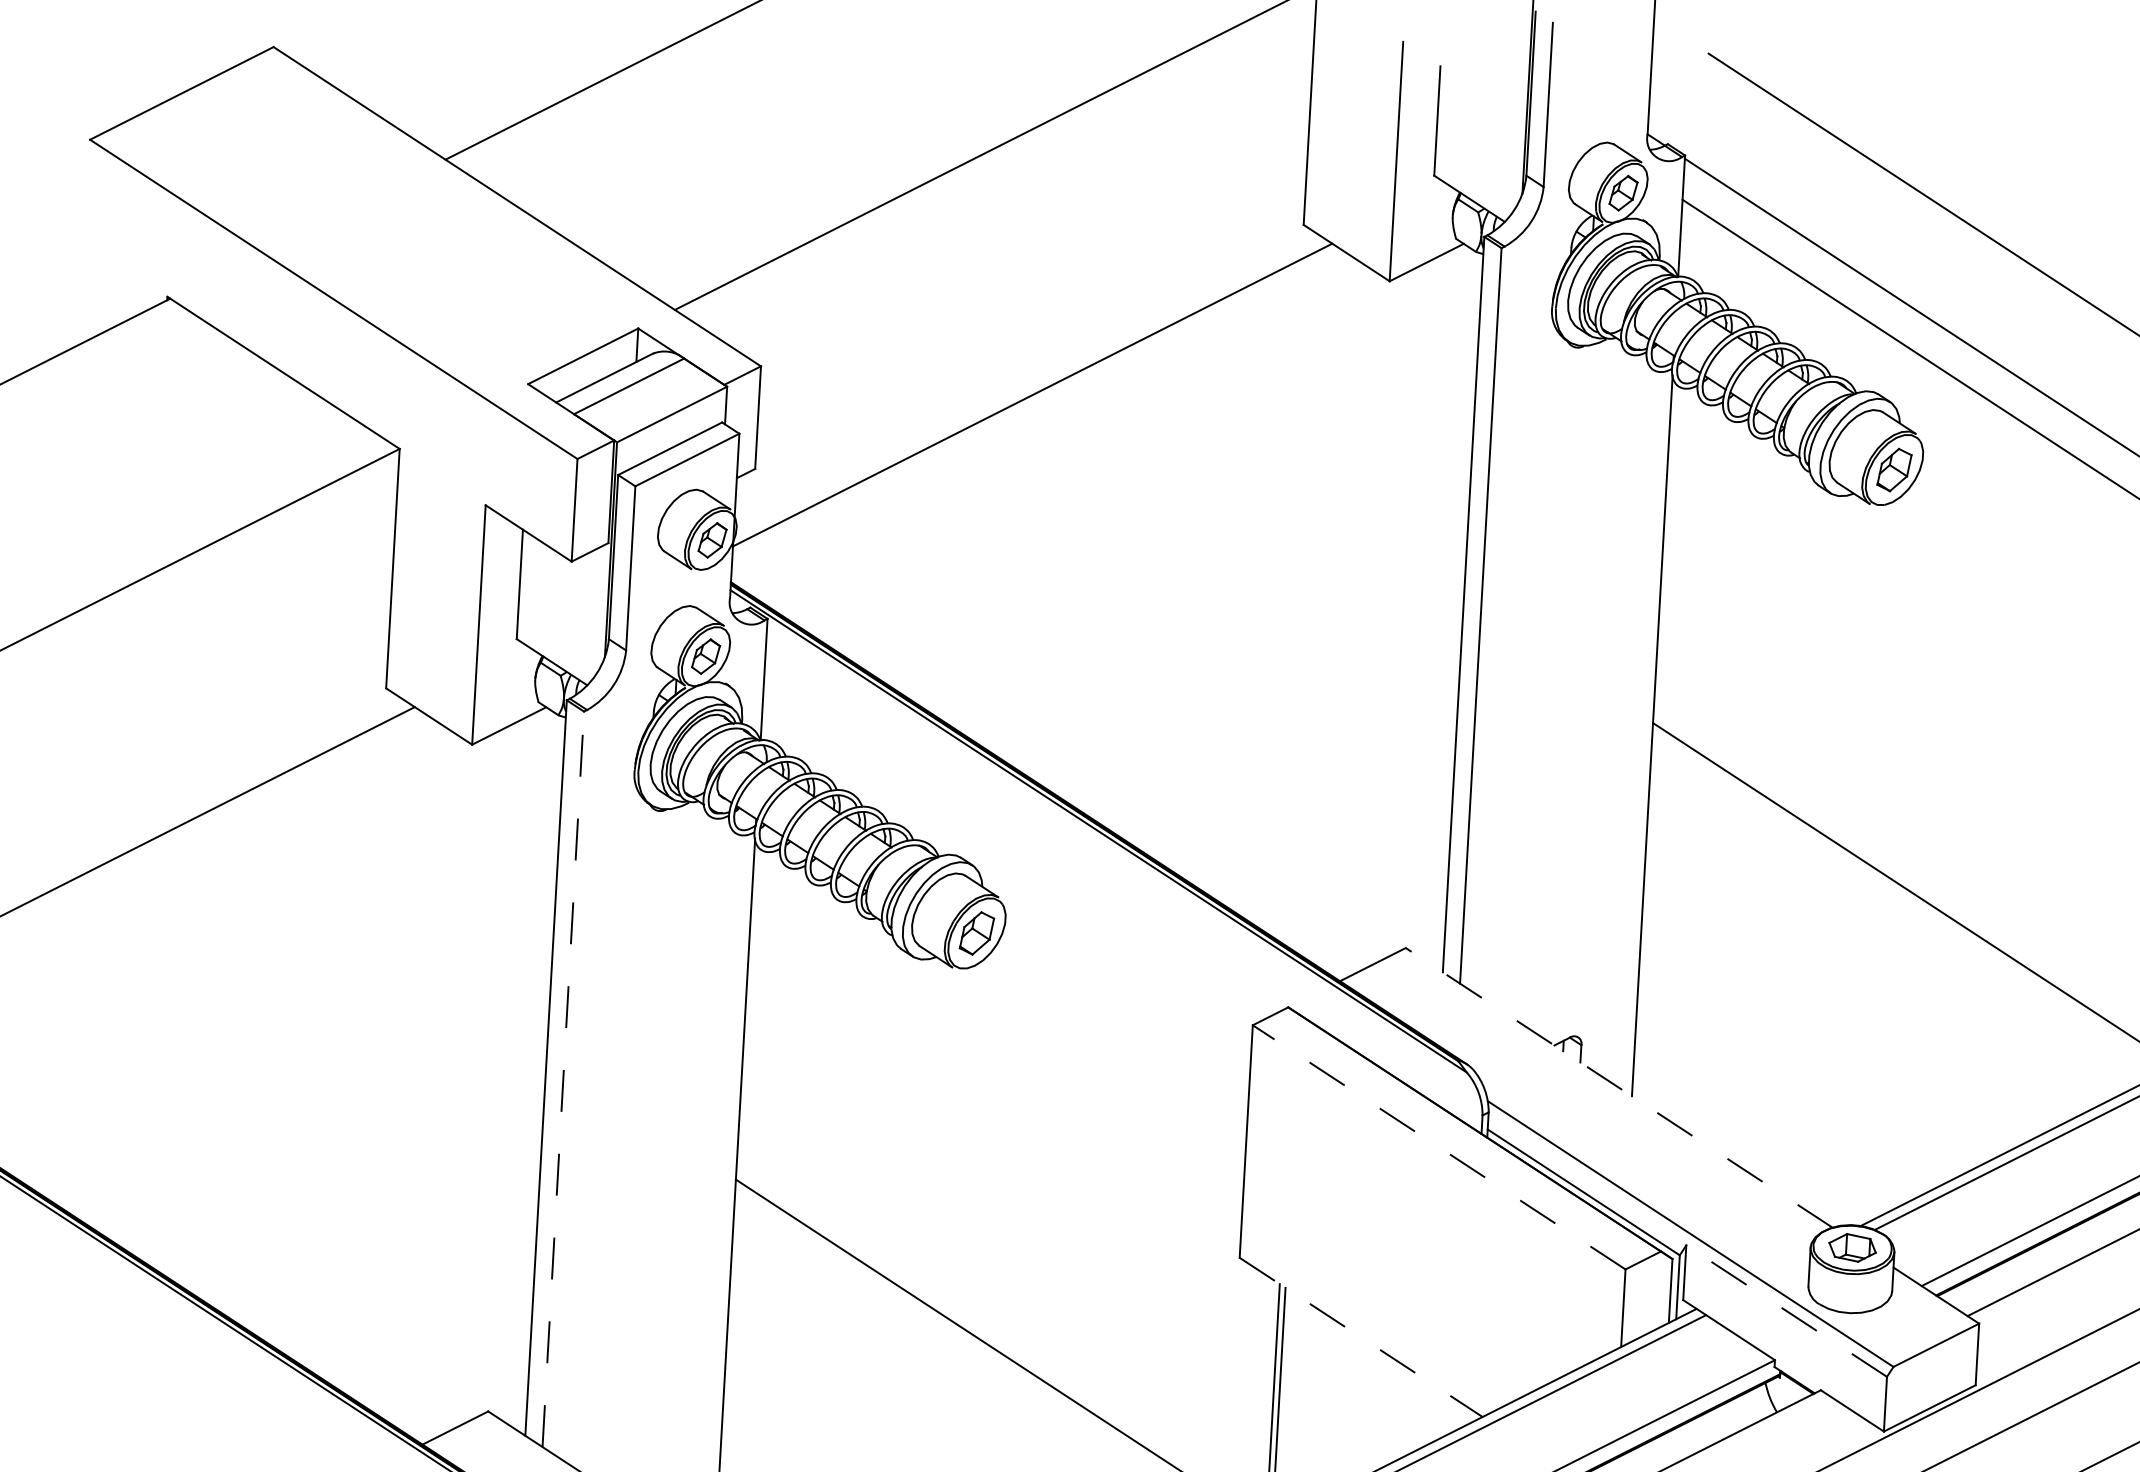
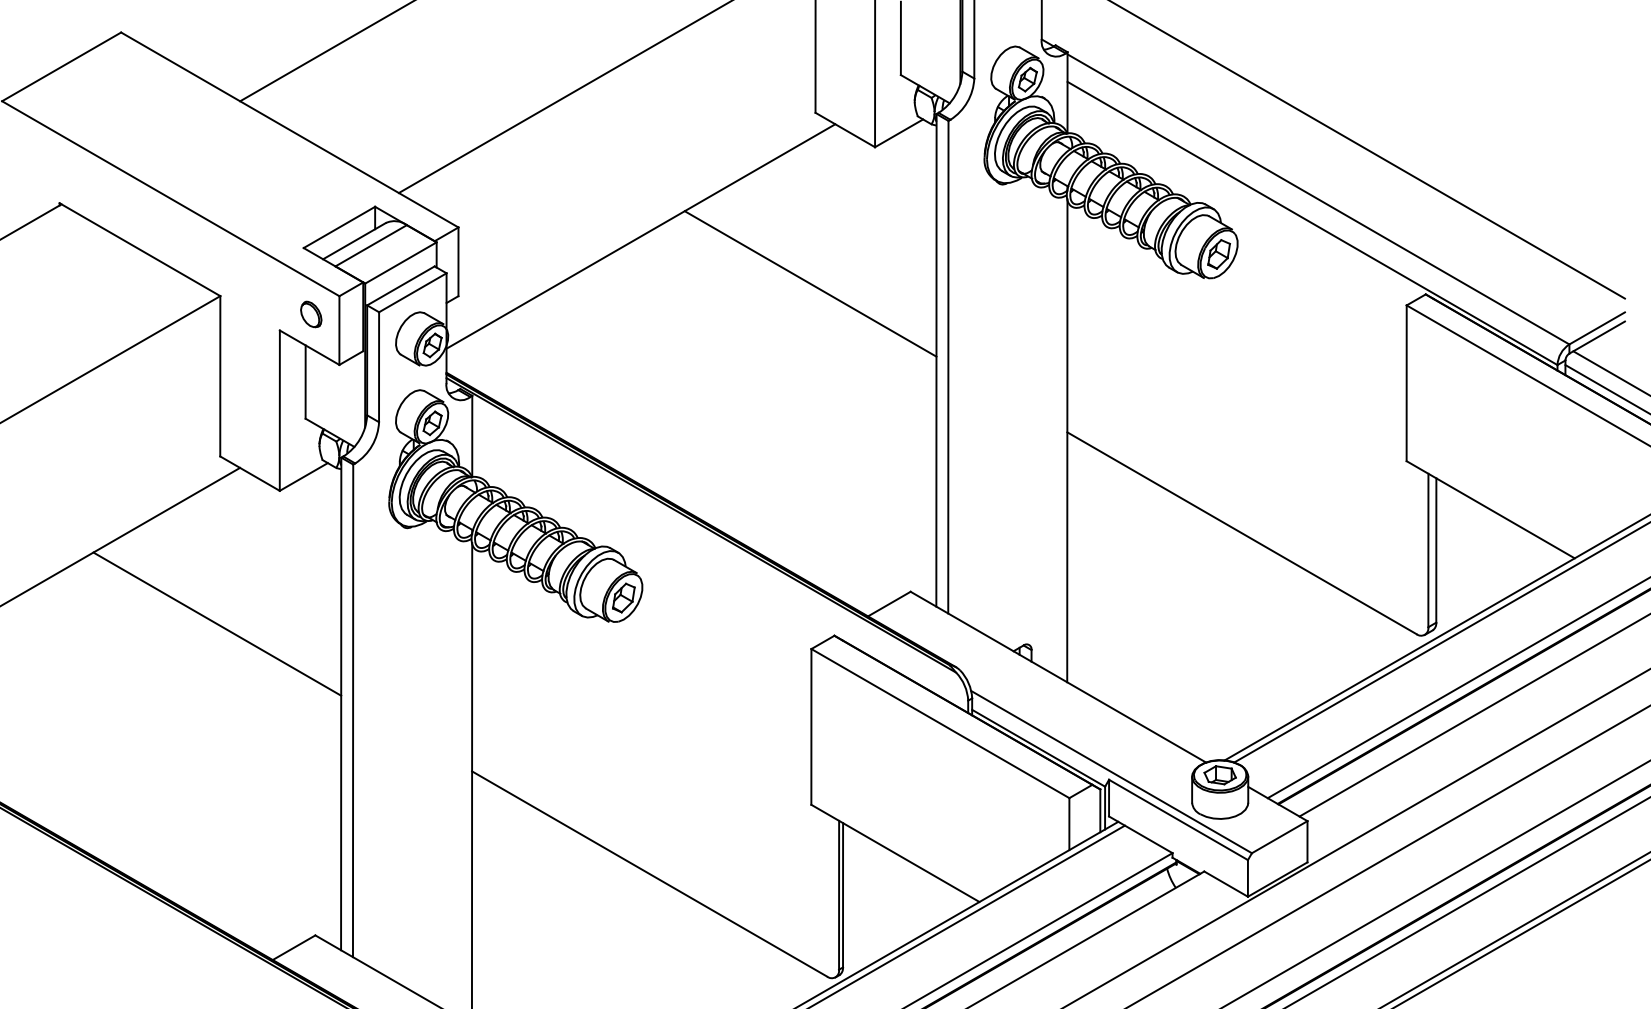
line: (1281, 479) -> (810, 283), added
part: (534, 484) -> (311, 314), added
line: (368, 937) -> (217, 623), added
line: (563, 1078) -> (353, 710), dashed -> solid
line: (1619, 1088) -> (1058, 677), dashed -> solid
line: (1439, 1147) -> (940, 723), dashed -> solid
line: (1786, 1310) -> (1178, 819), dashed -> solid
line: (1361, 1337) -> (895, 853), dashed -> solid

